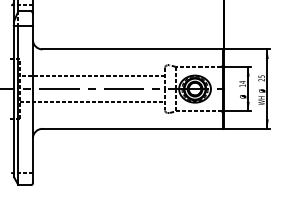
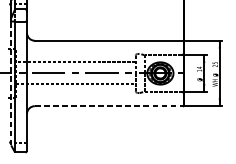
line: (13, 100) -> (11, 82), solid -> dashed
line: (133, 128) -> (109, 105), solid -> dashed

